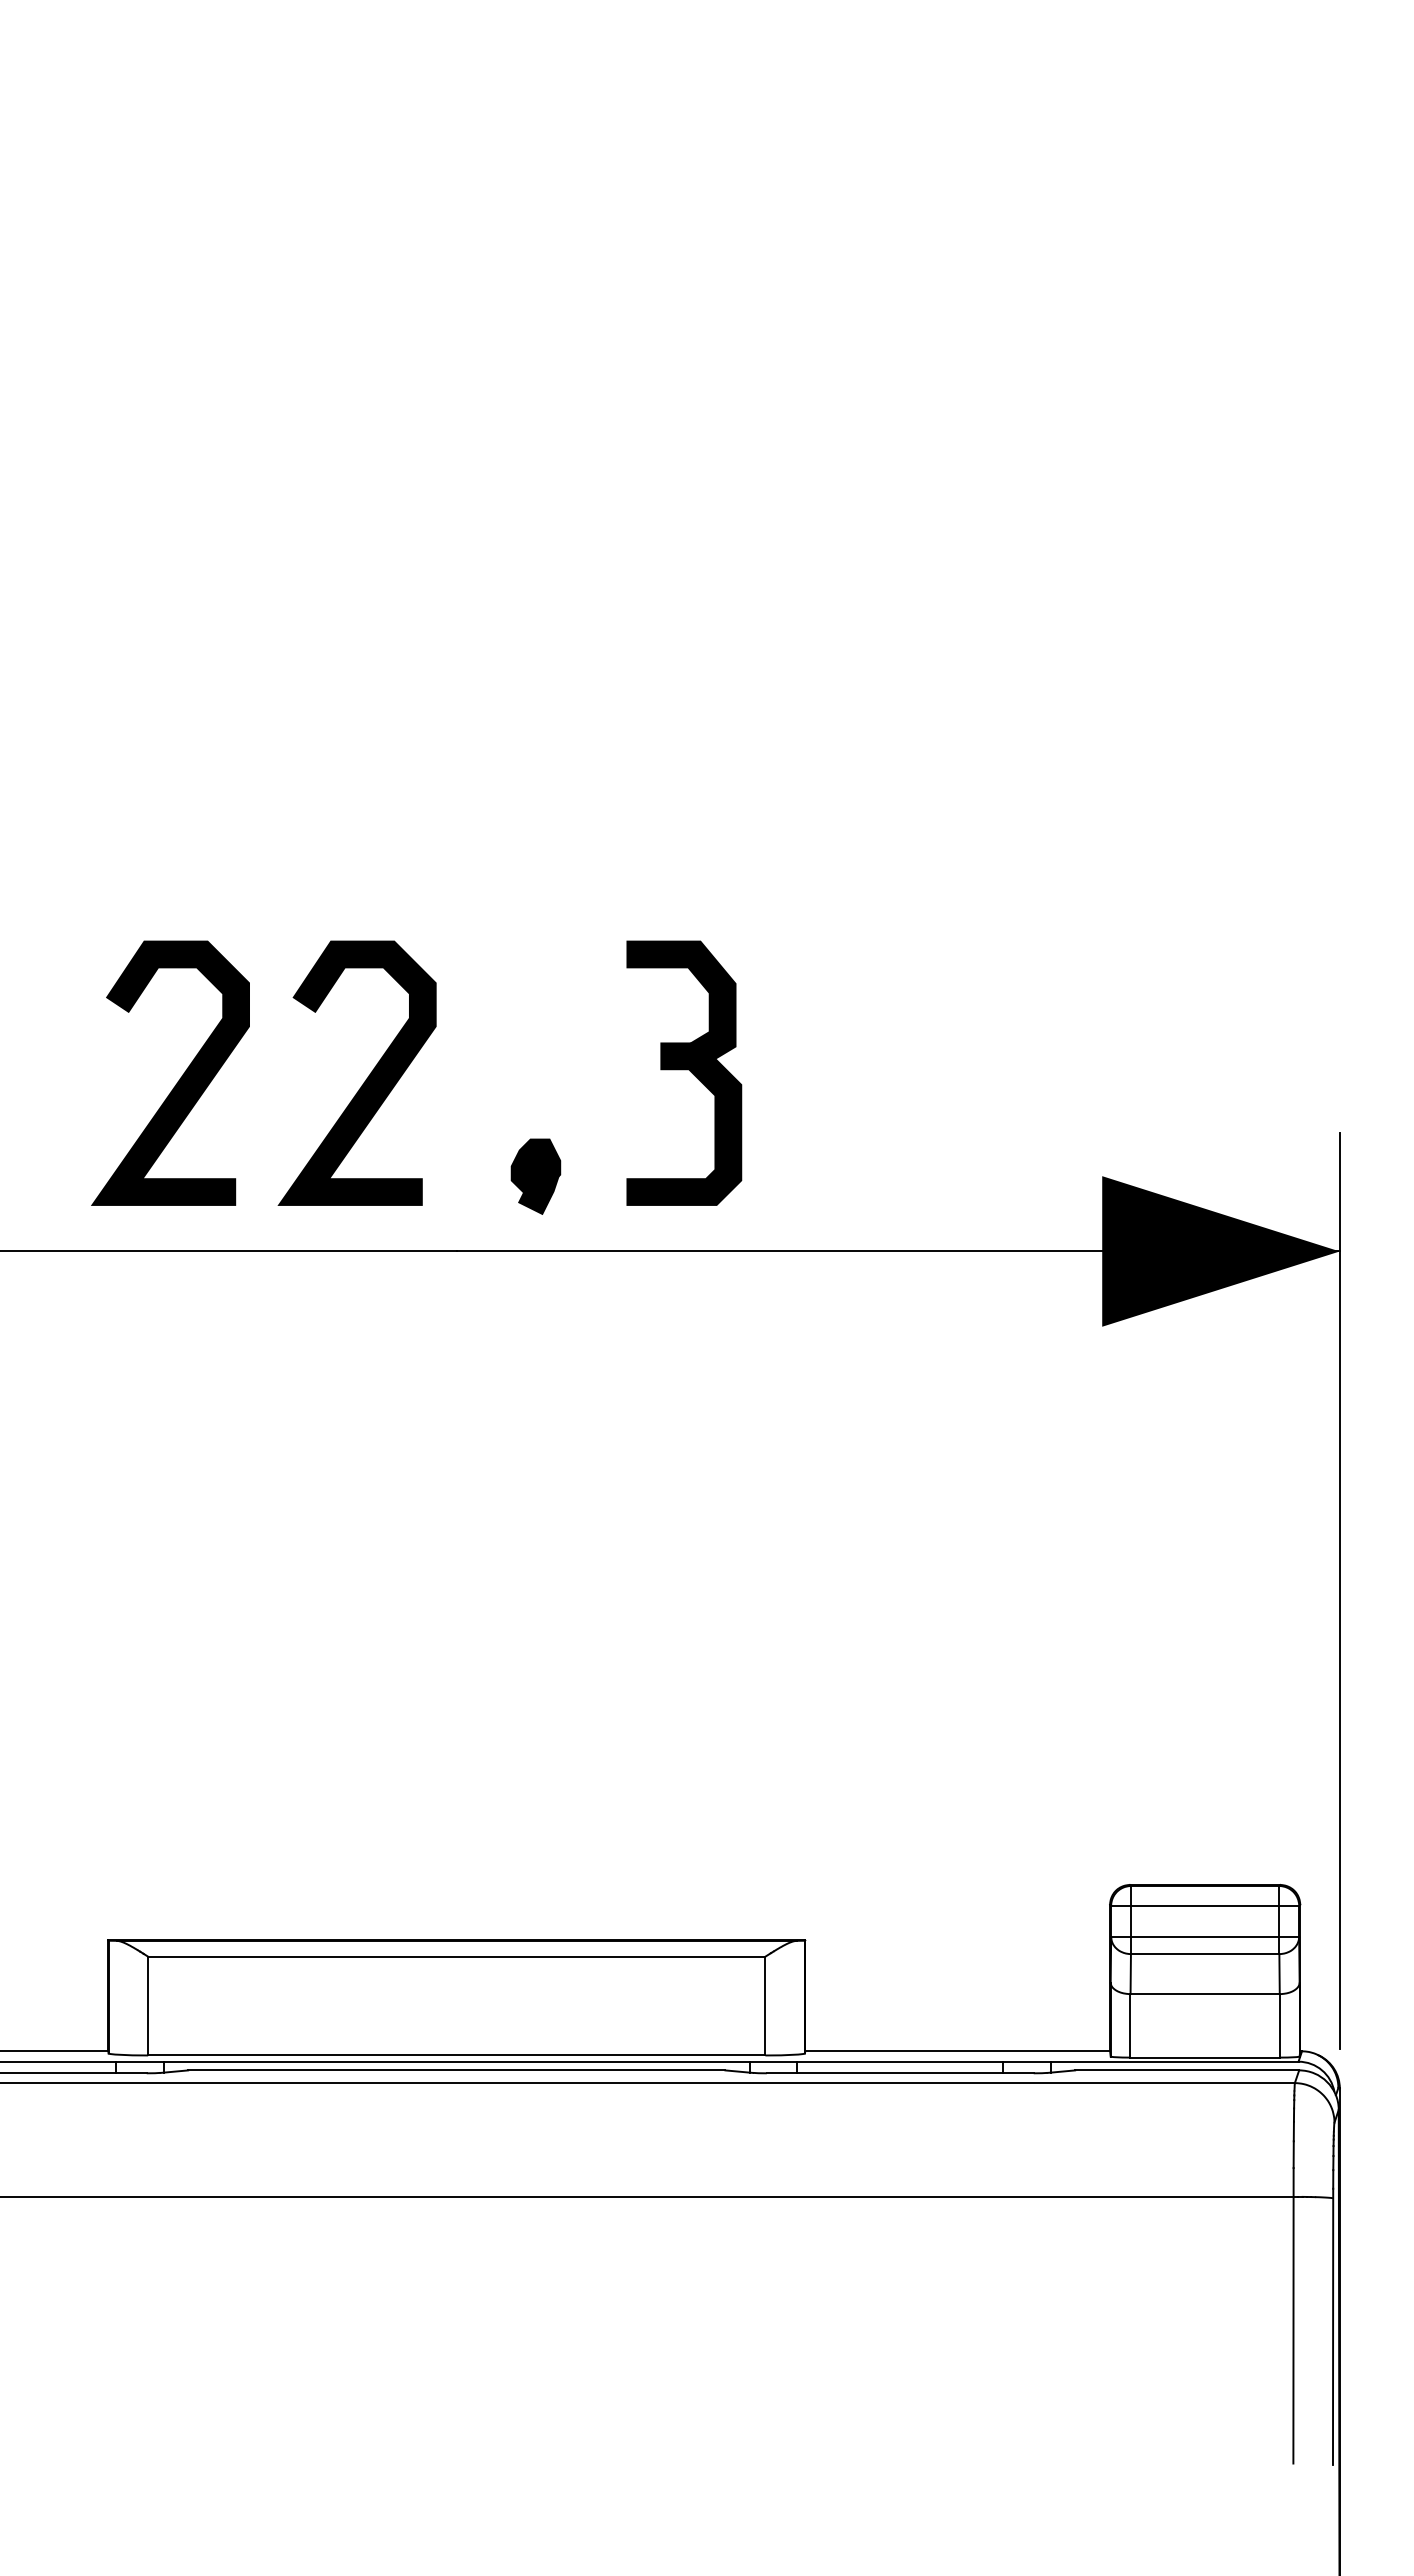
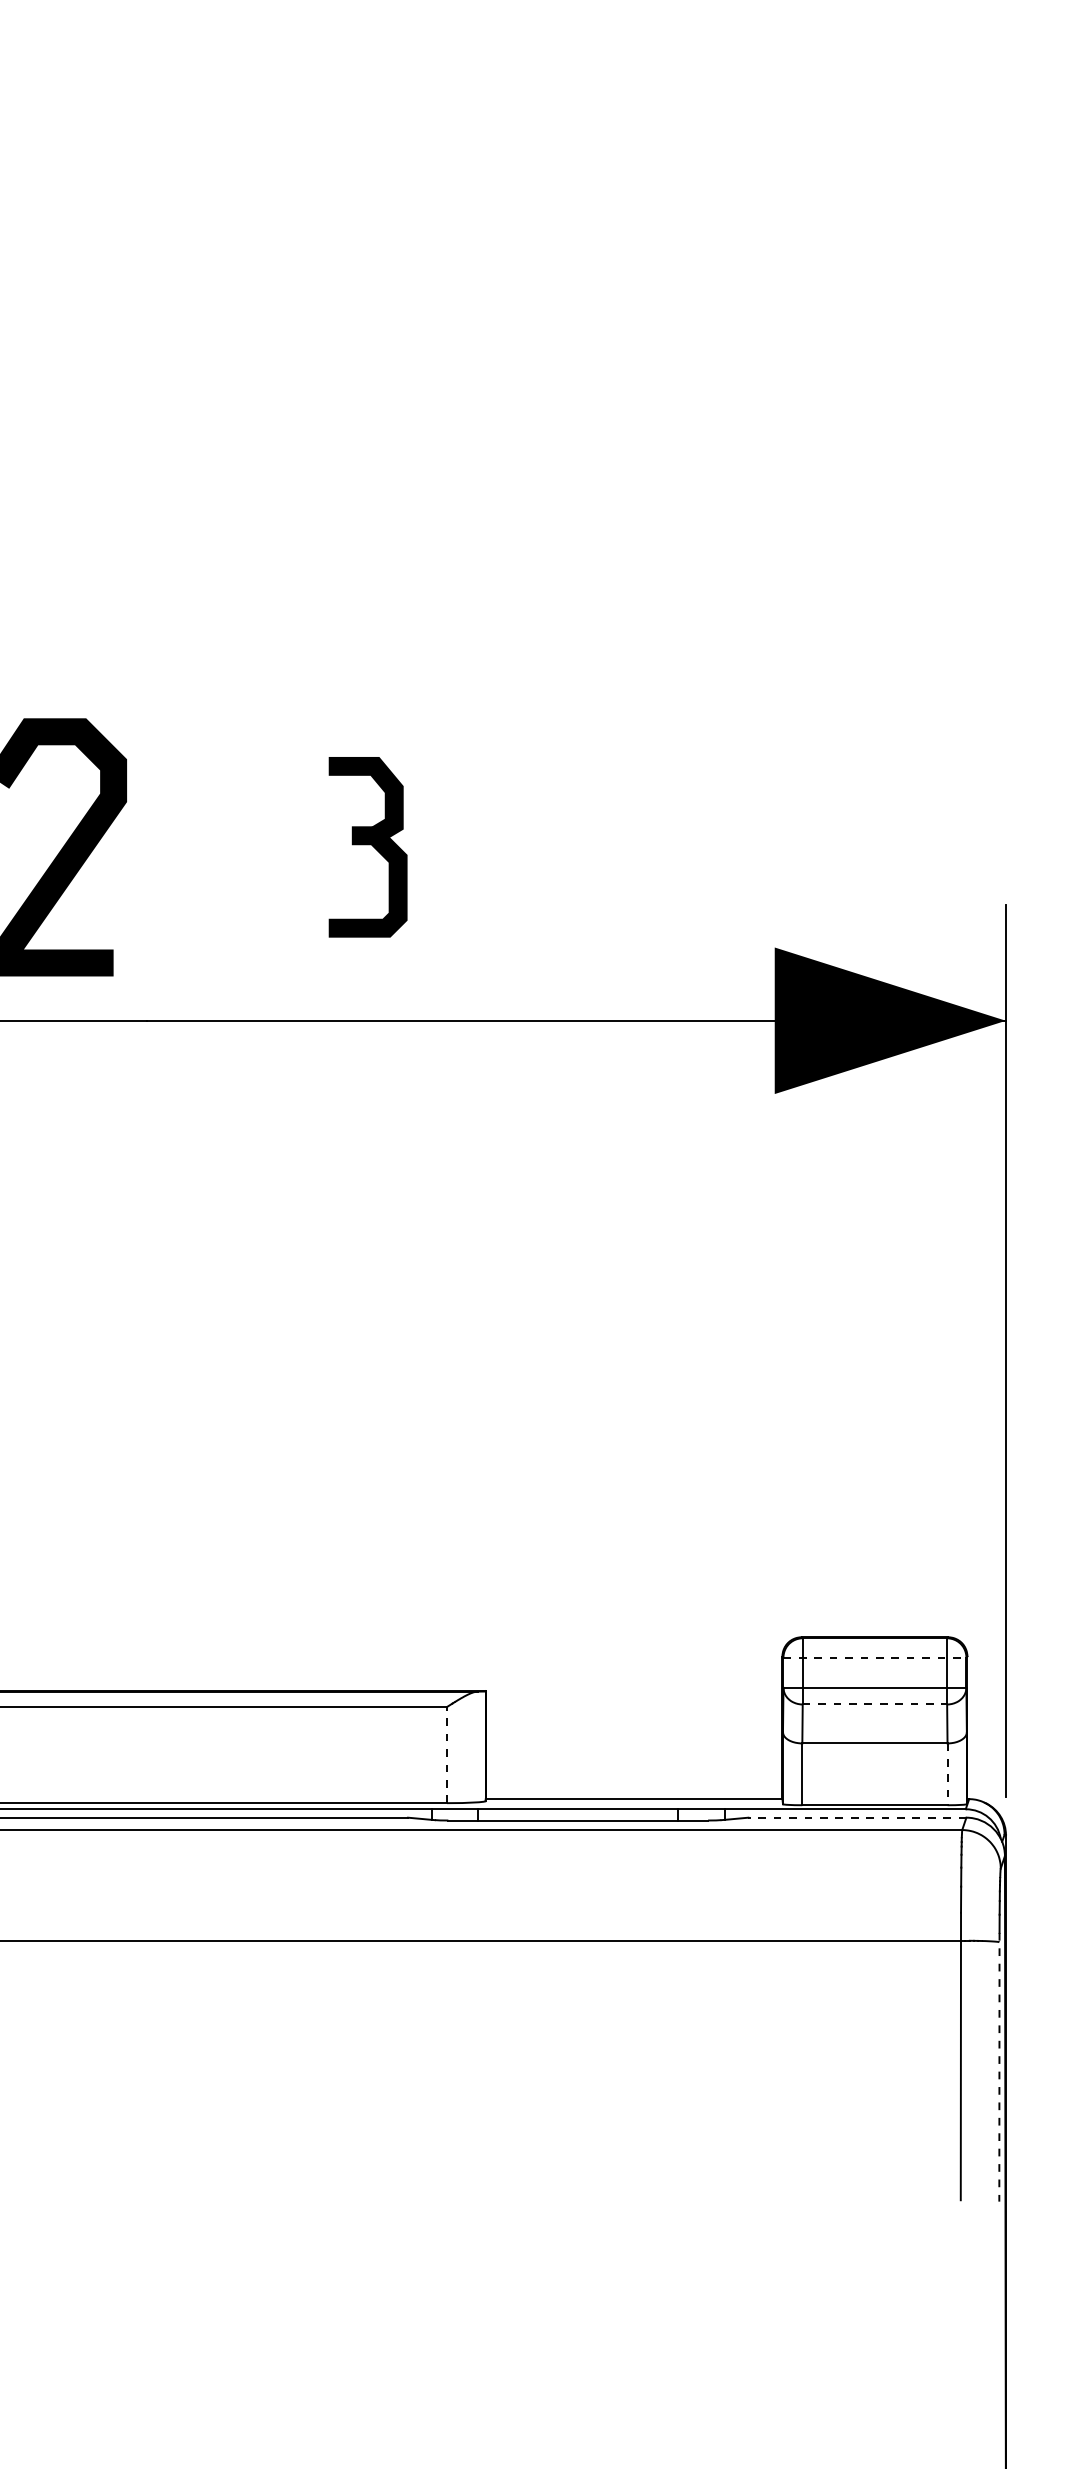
part: (684, 1072) -> (368, 846), size x0.7
part: (535, 1176) -> (223, 947), removed
line: (1205, 1905) -> (875, 1657), solid -> dashed
line: (1205, 1954) -> (875, 1704), solid -> dashed
line: (765, 2005) -> (447, 1754), solid -> dashed
line: (1279, 2025) -> (947, 1773), solid -> dashed
line: (1186, 2070) -> (856, 1817), solid -> dashed
line: (1333, 2327) -> (999, 2067), solid -> dashed

